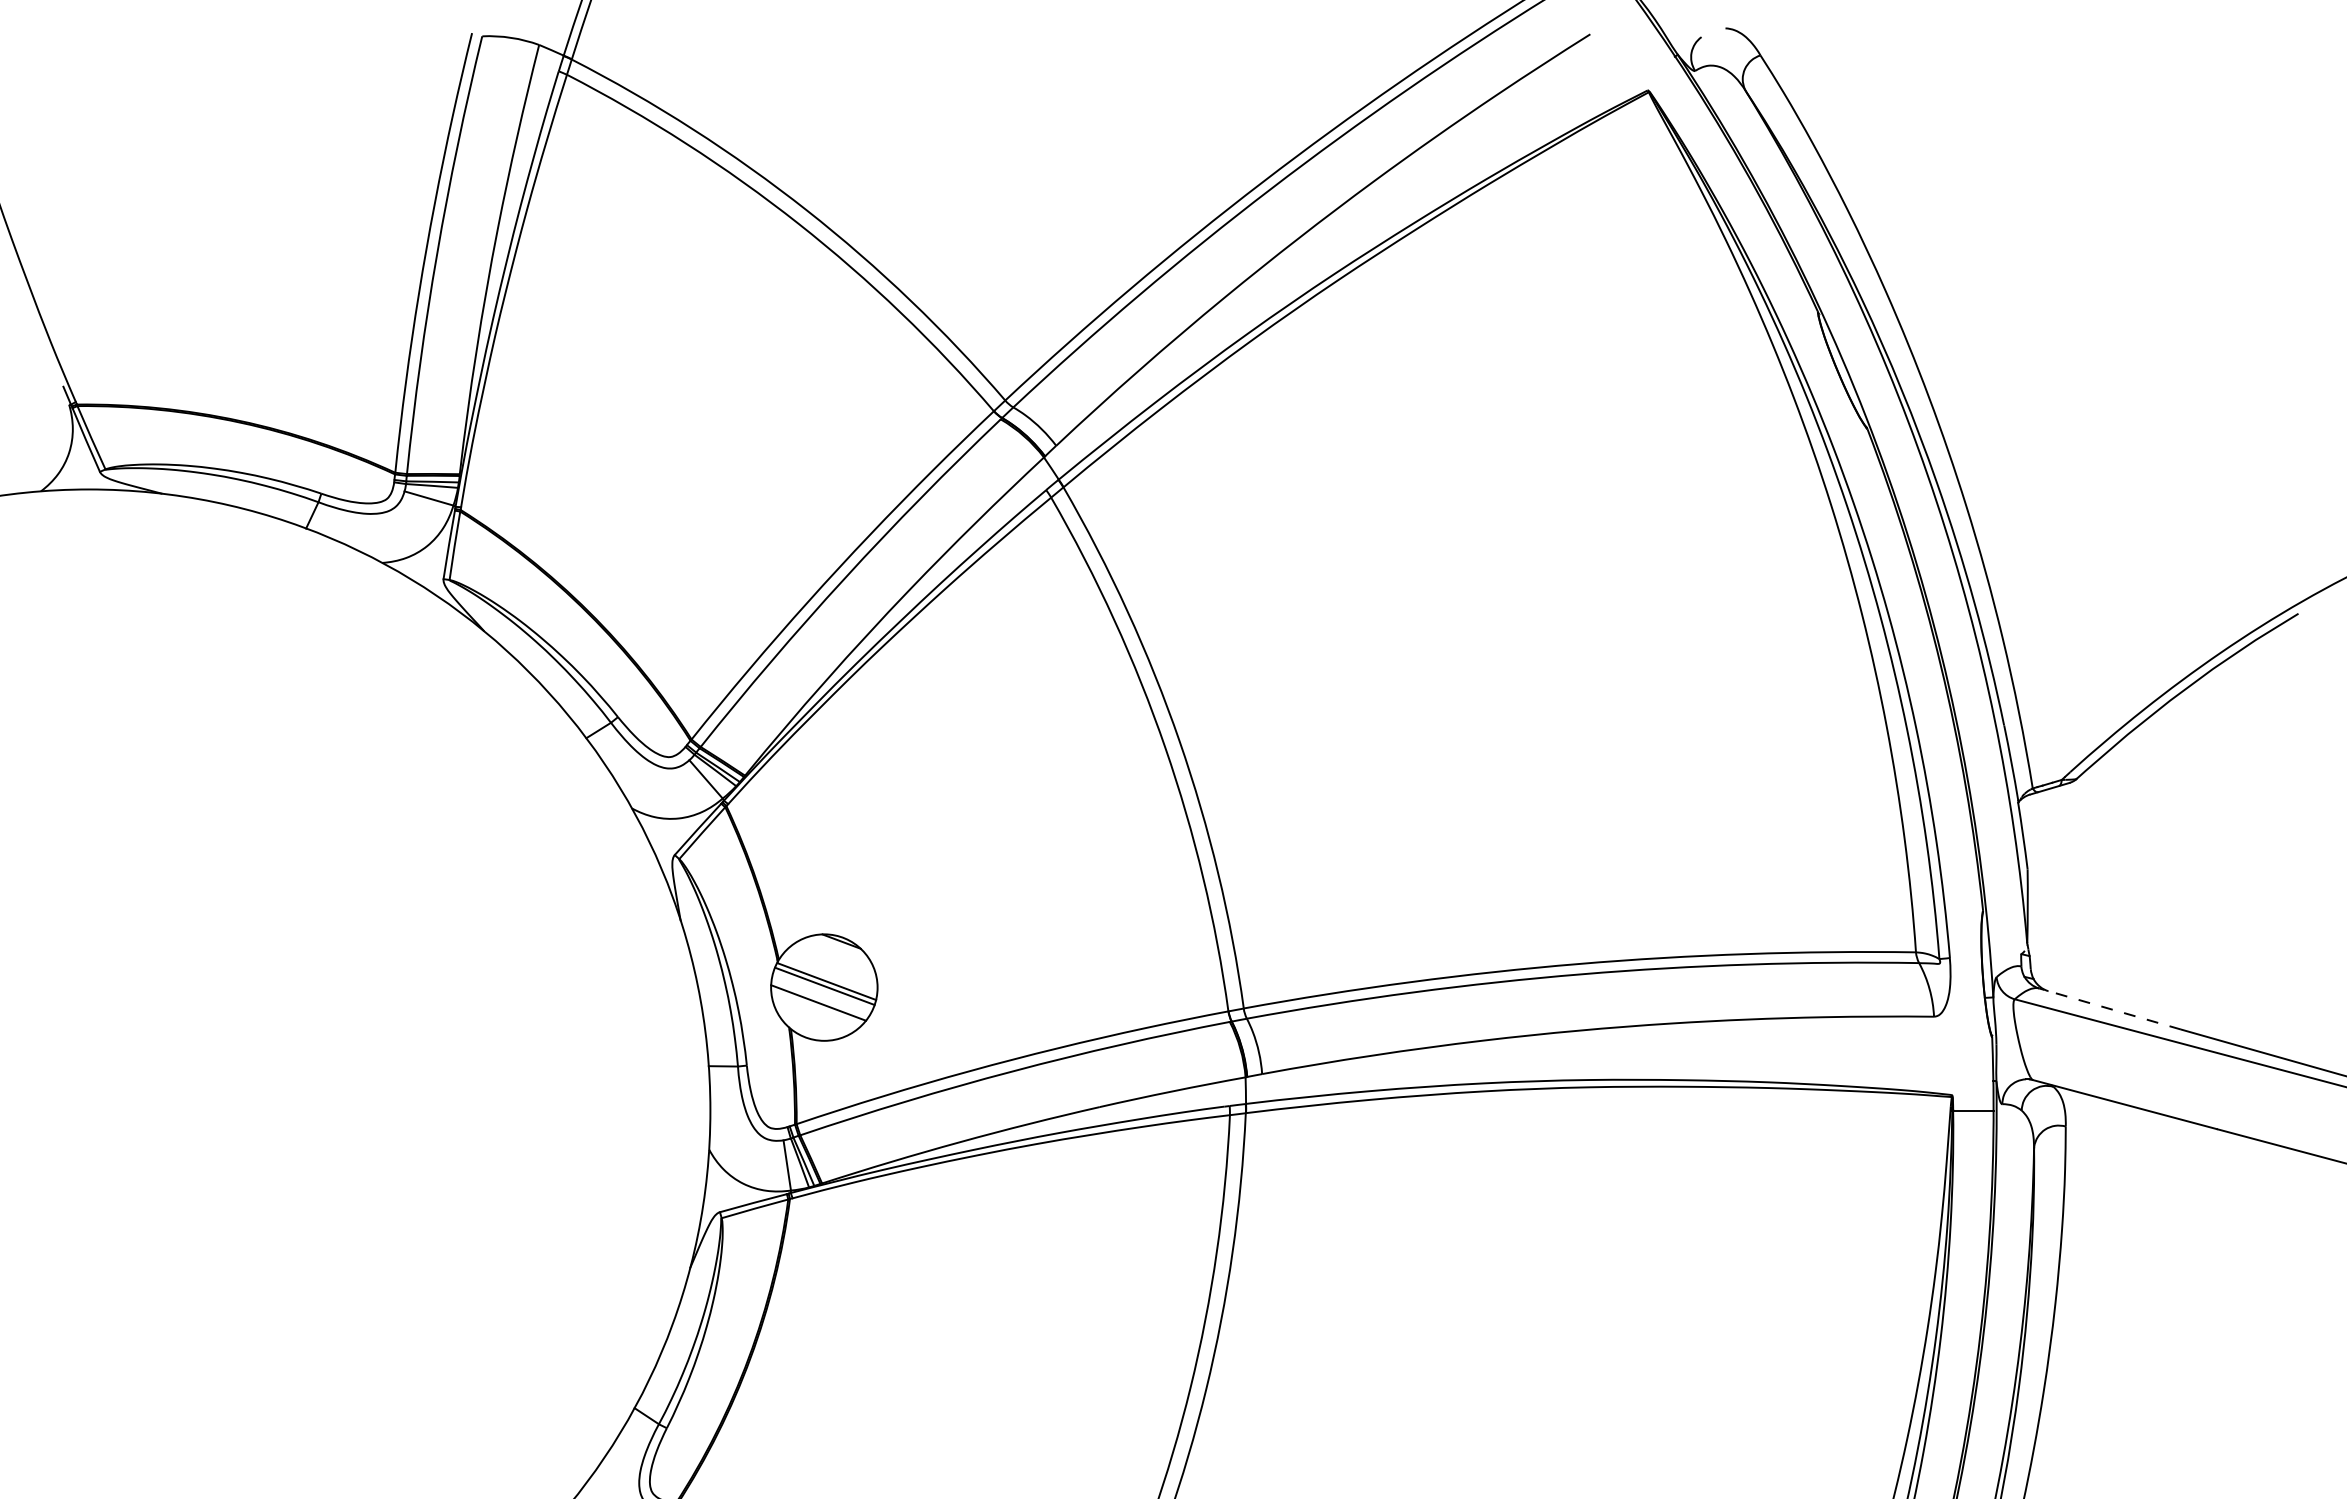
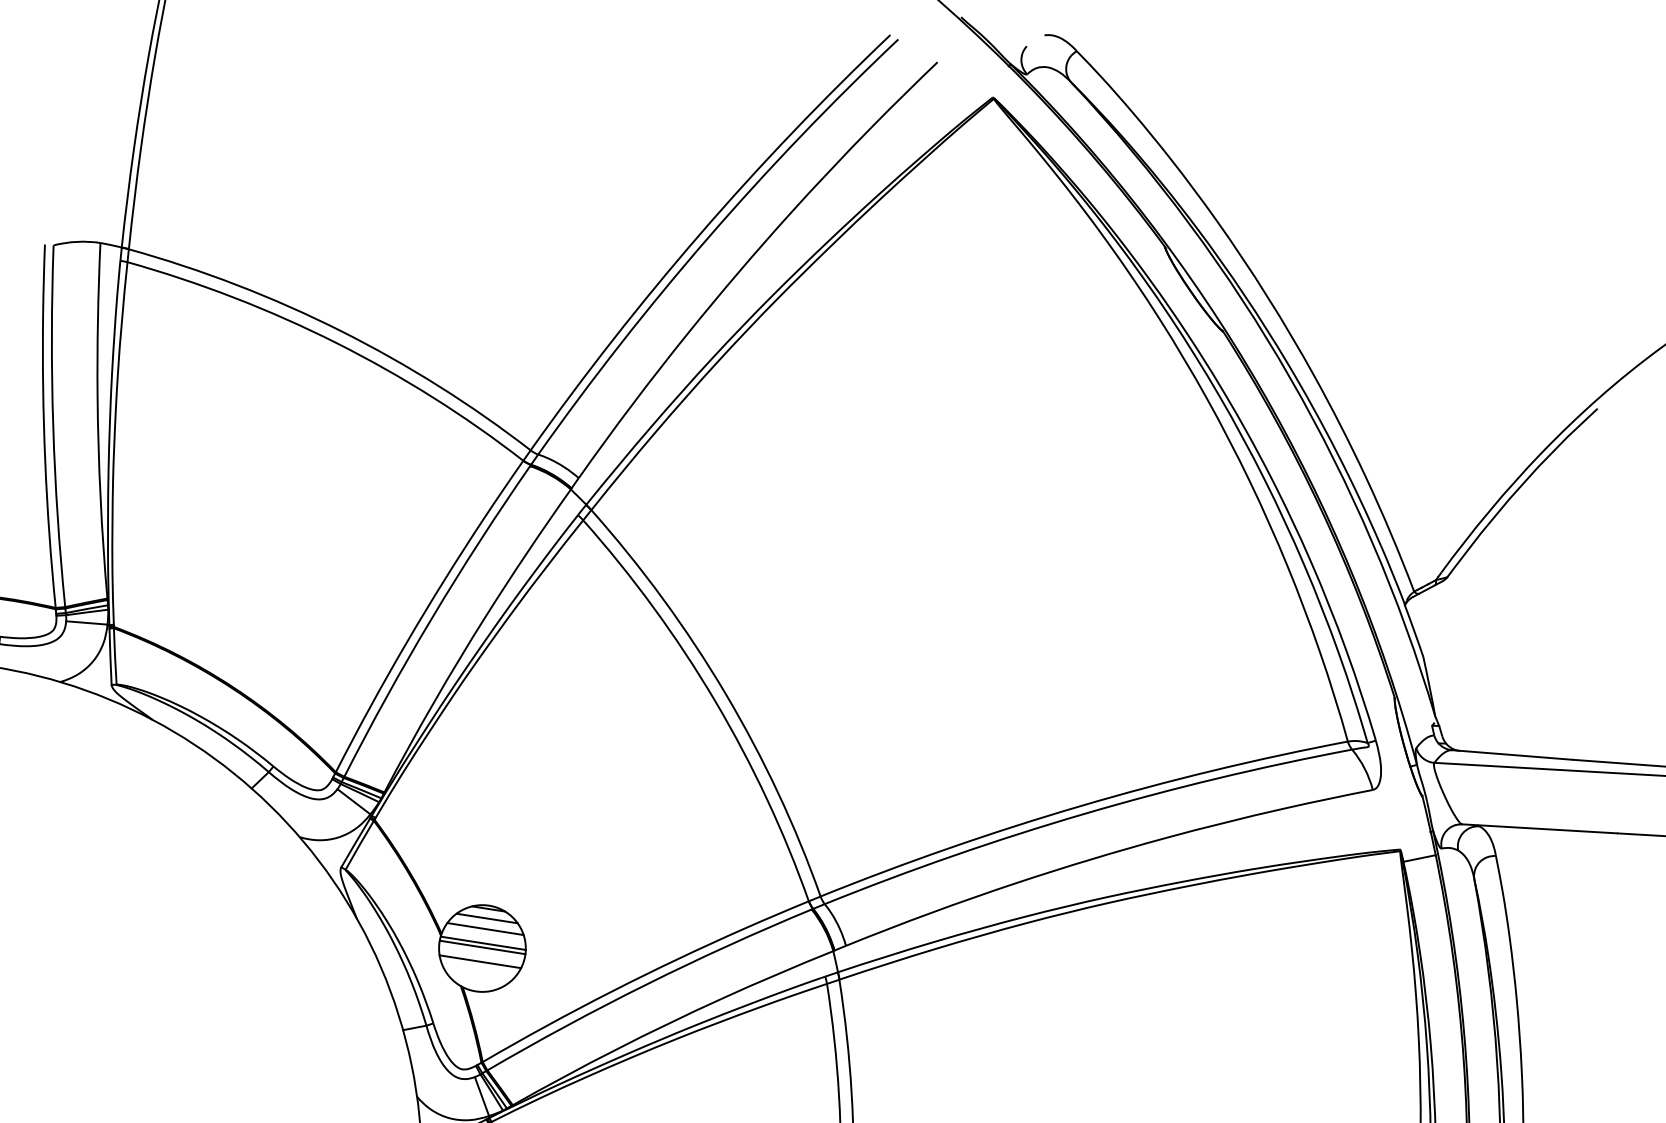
line: (836, 952) -> (486, 918), added
line: (832, 964) -> (485, 928), added
line: (2110, 1008) -> (1512, 754), dashed -> solid

